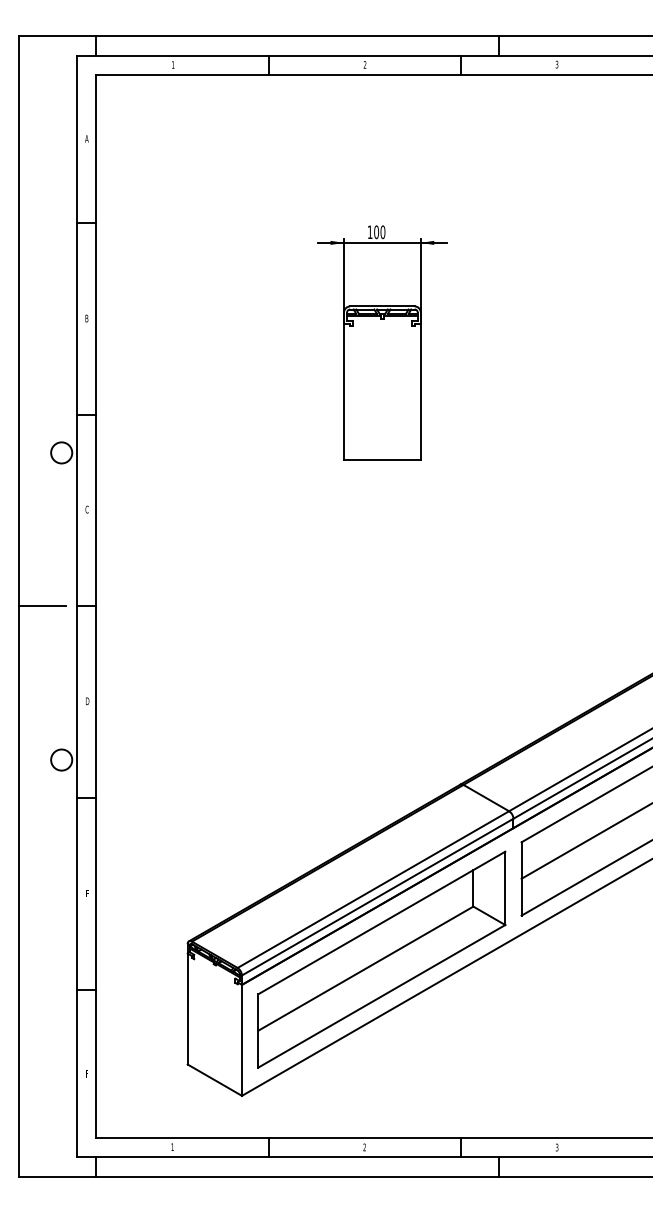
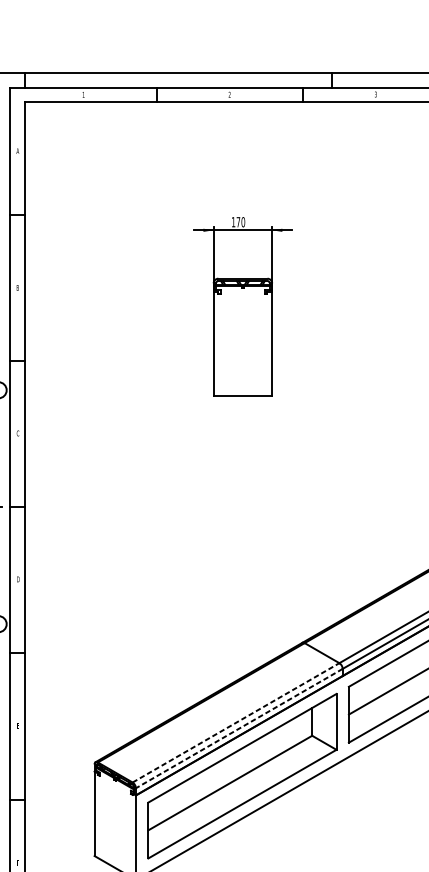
text: (376, 232) -> (238, 222), 100 -> 170
line: (373, 889) -> (236, 722), solid -> dashed
line: (377, 897) -> (239, 728), solid -> dashed

